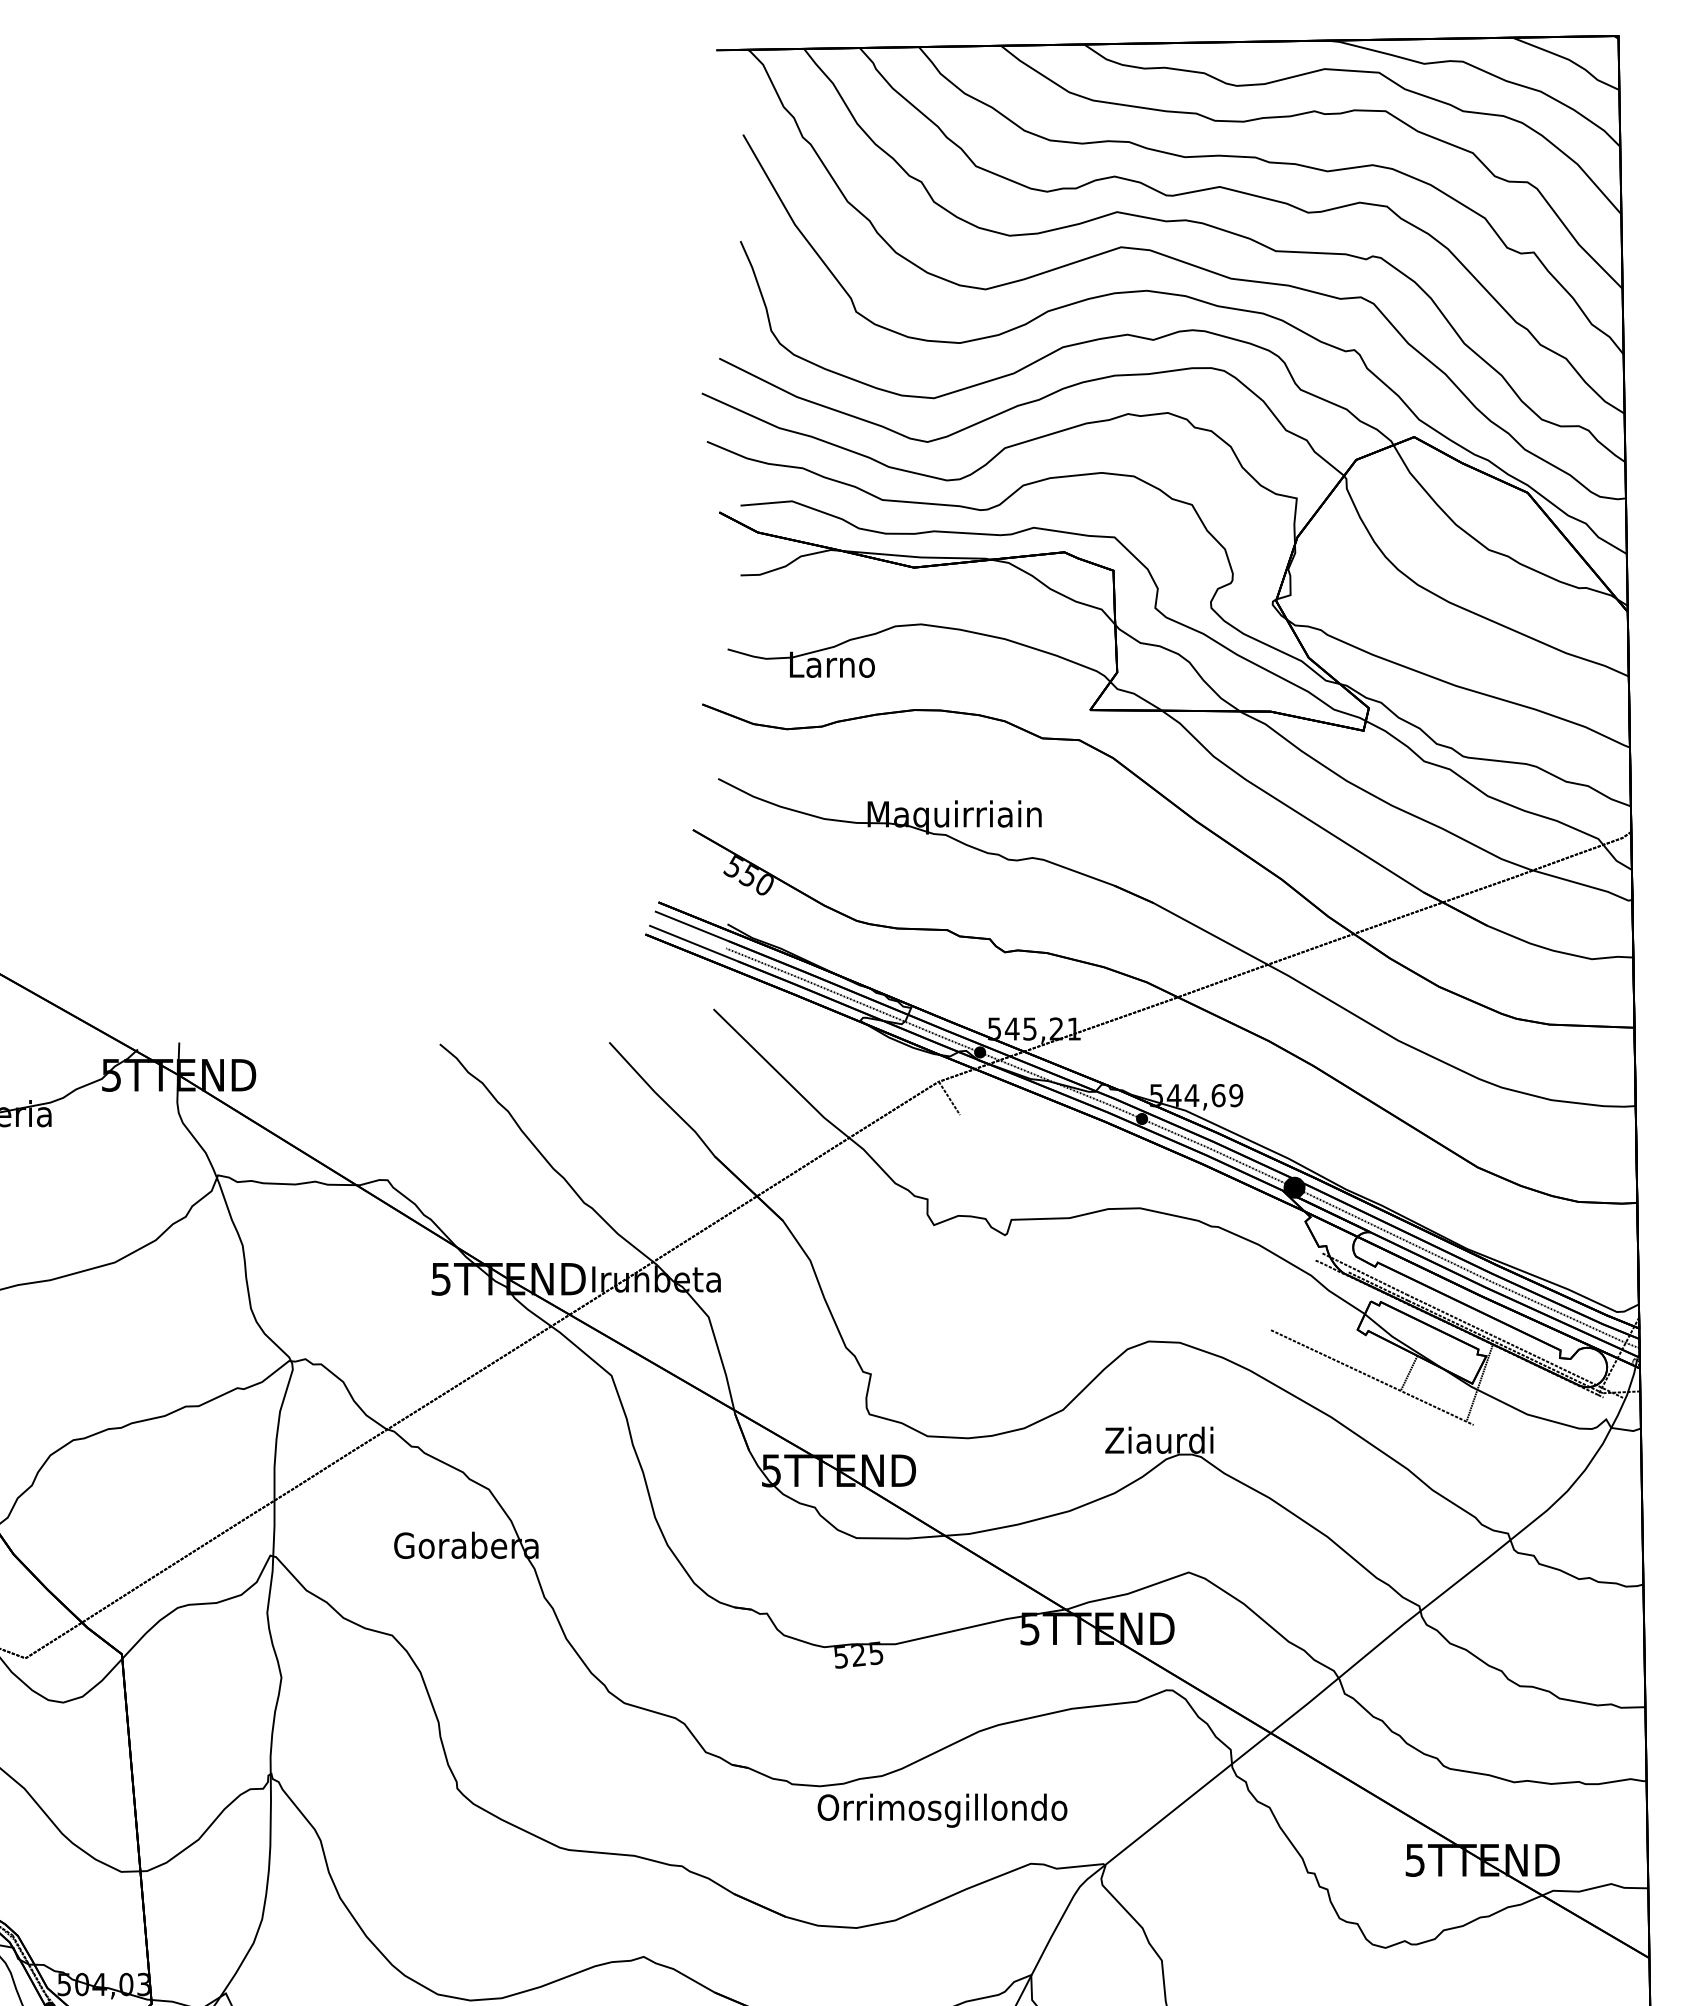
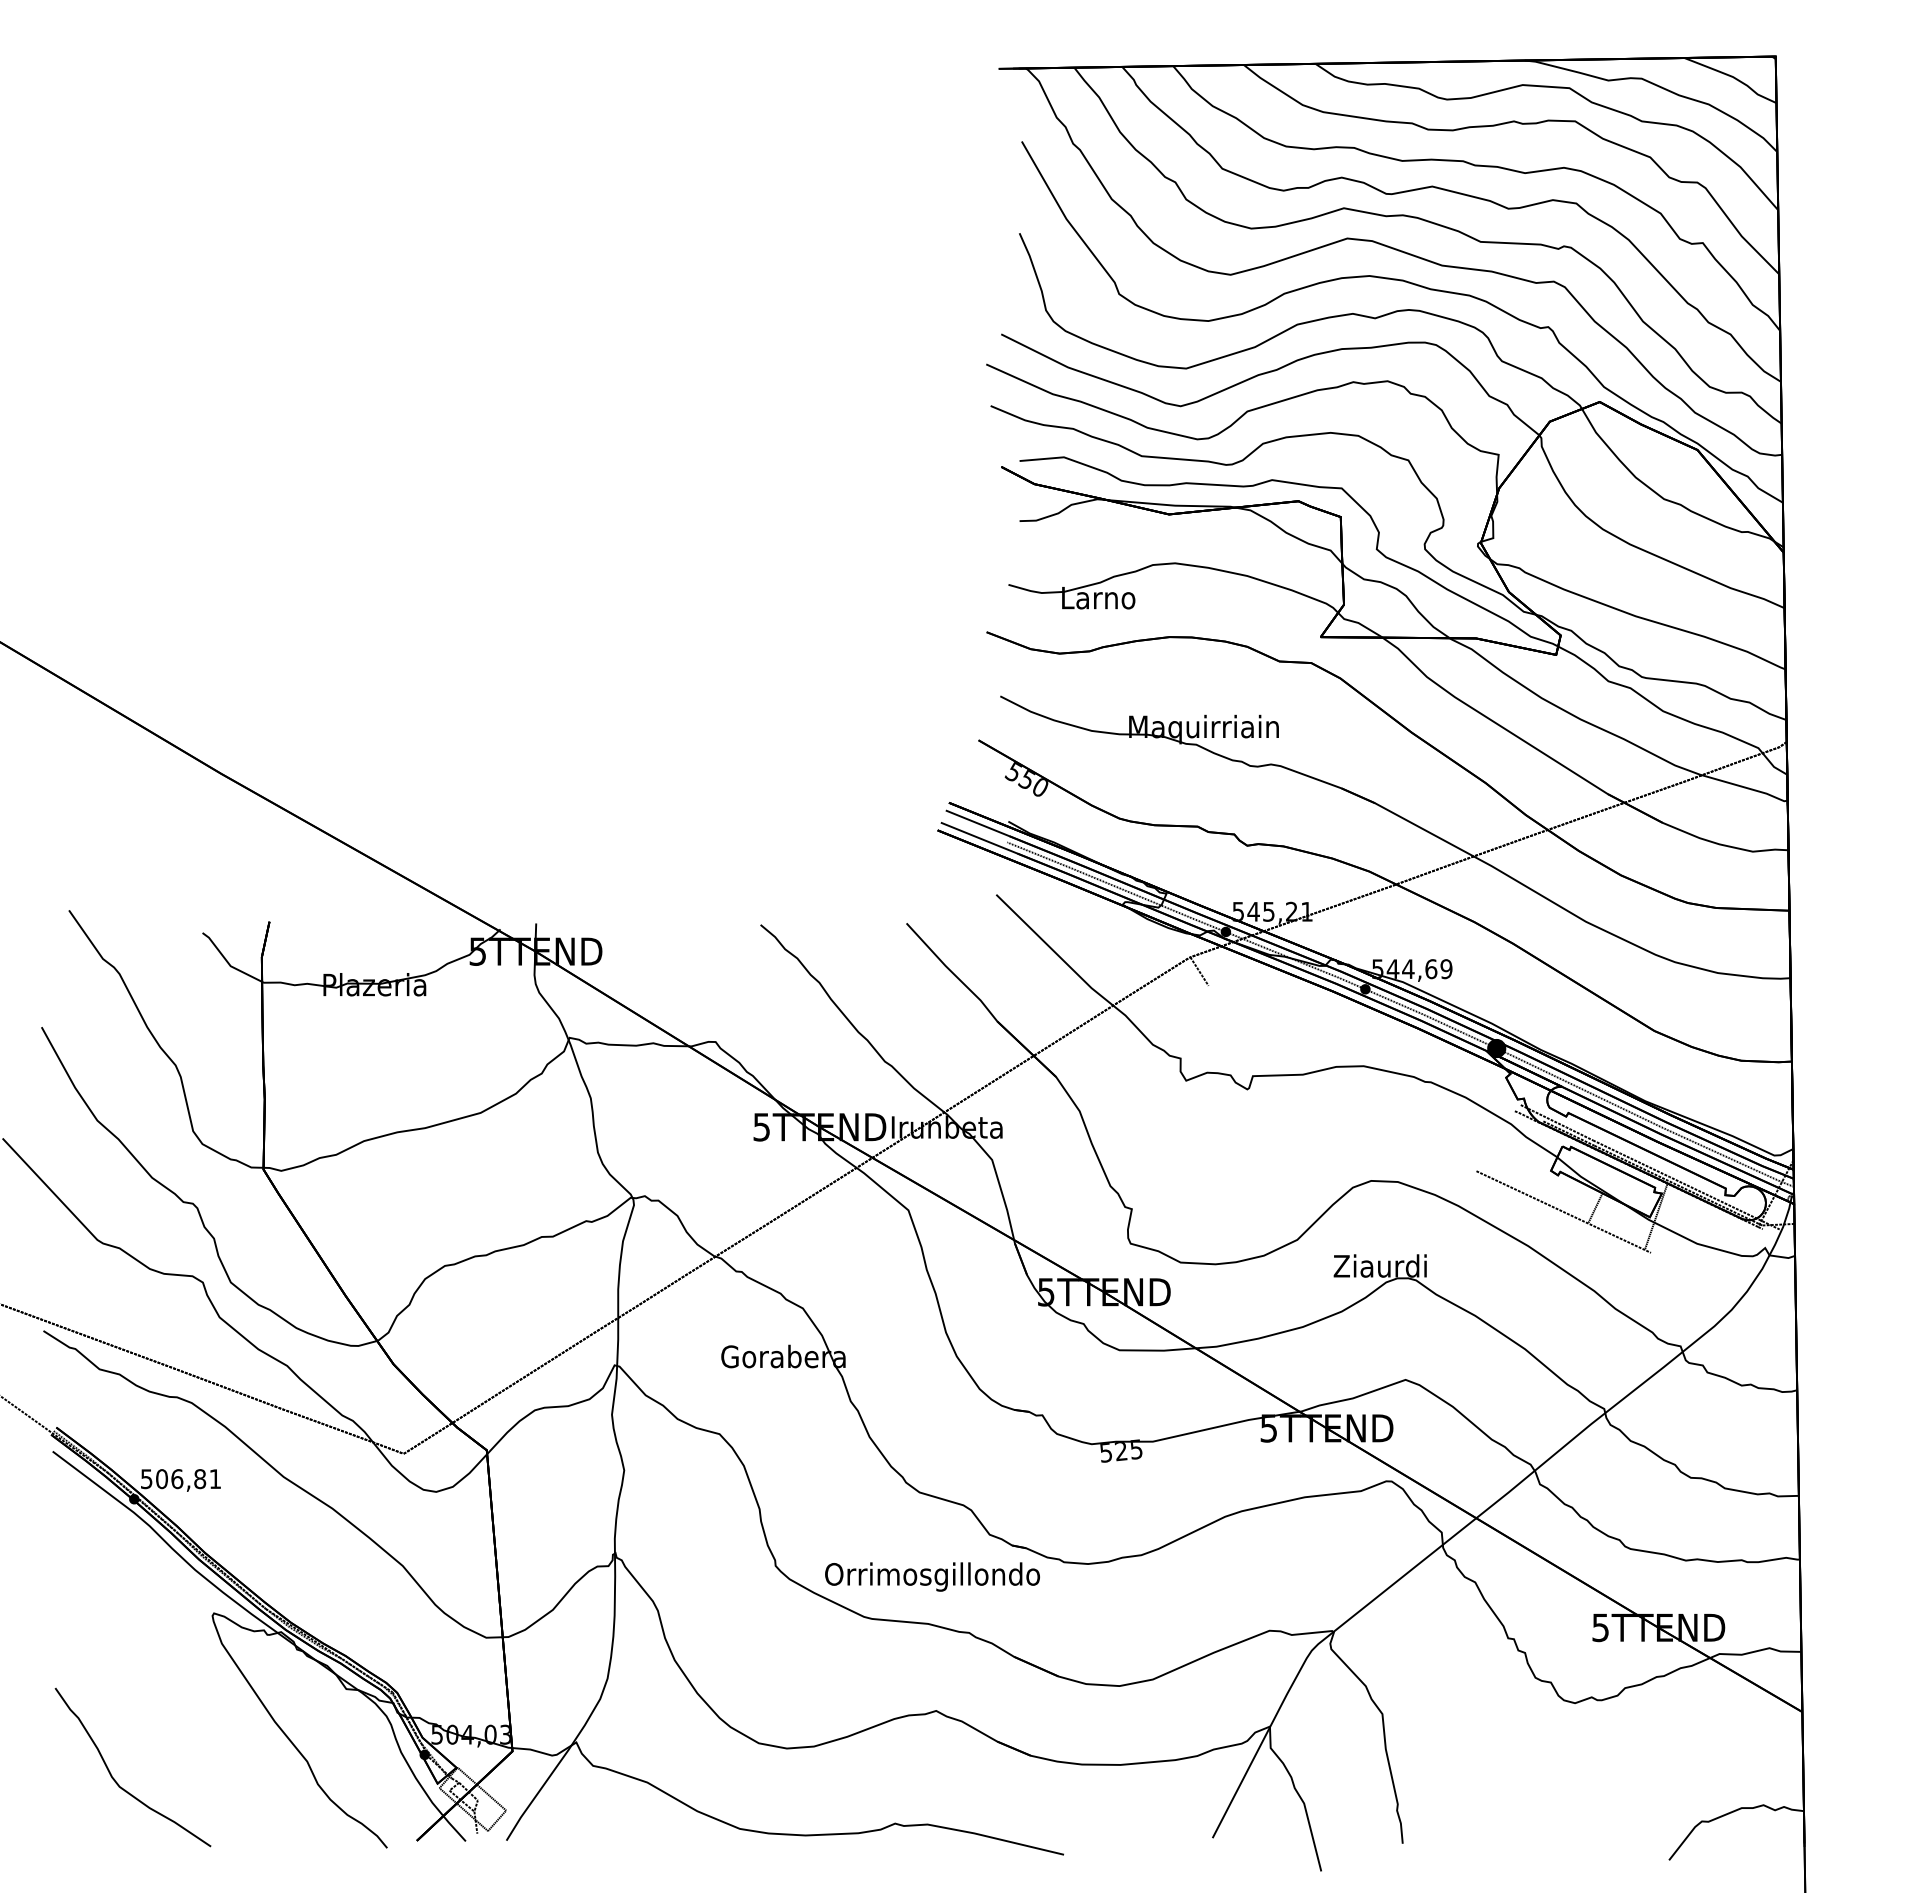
text: (942, 1810) -> (932, 1576), moved

